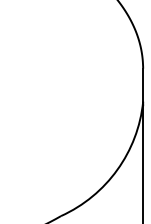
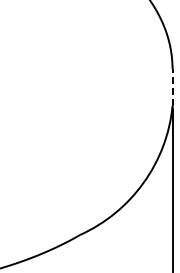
line: (143, 85) -> (172, 87), solid -> dashed

